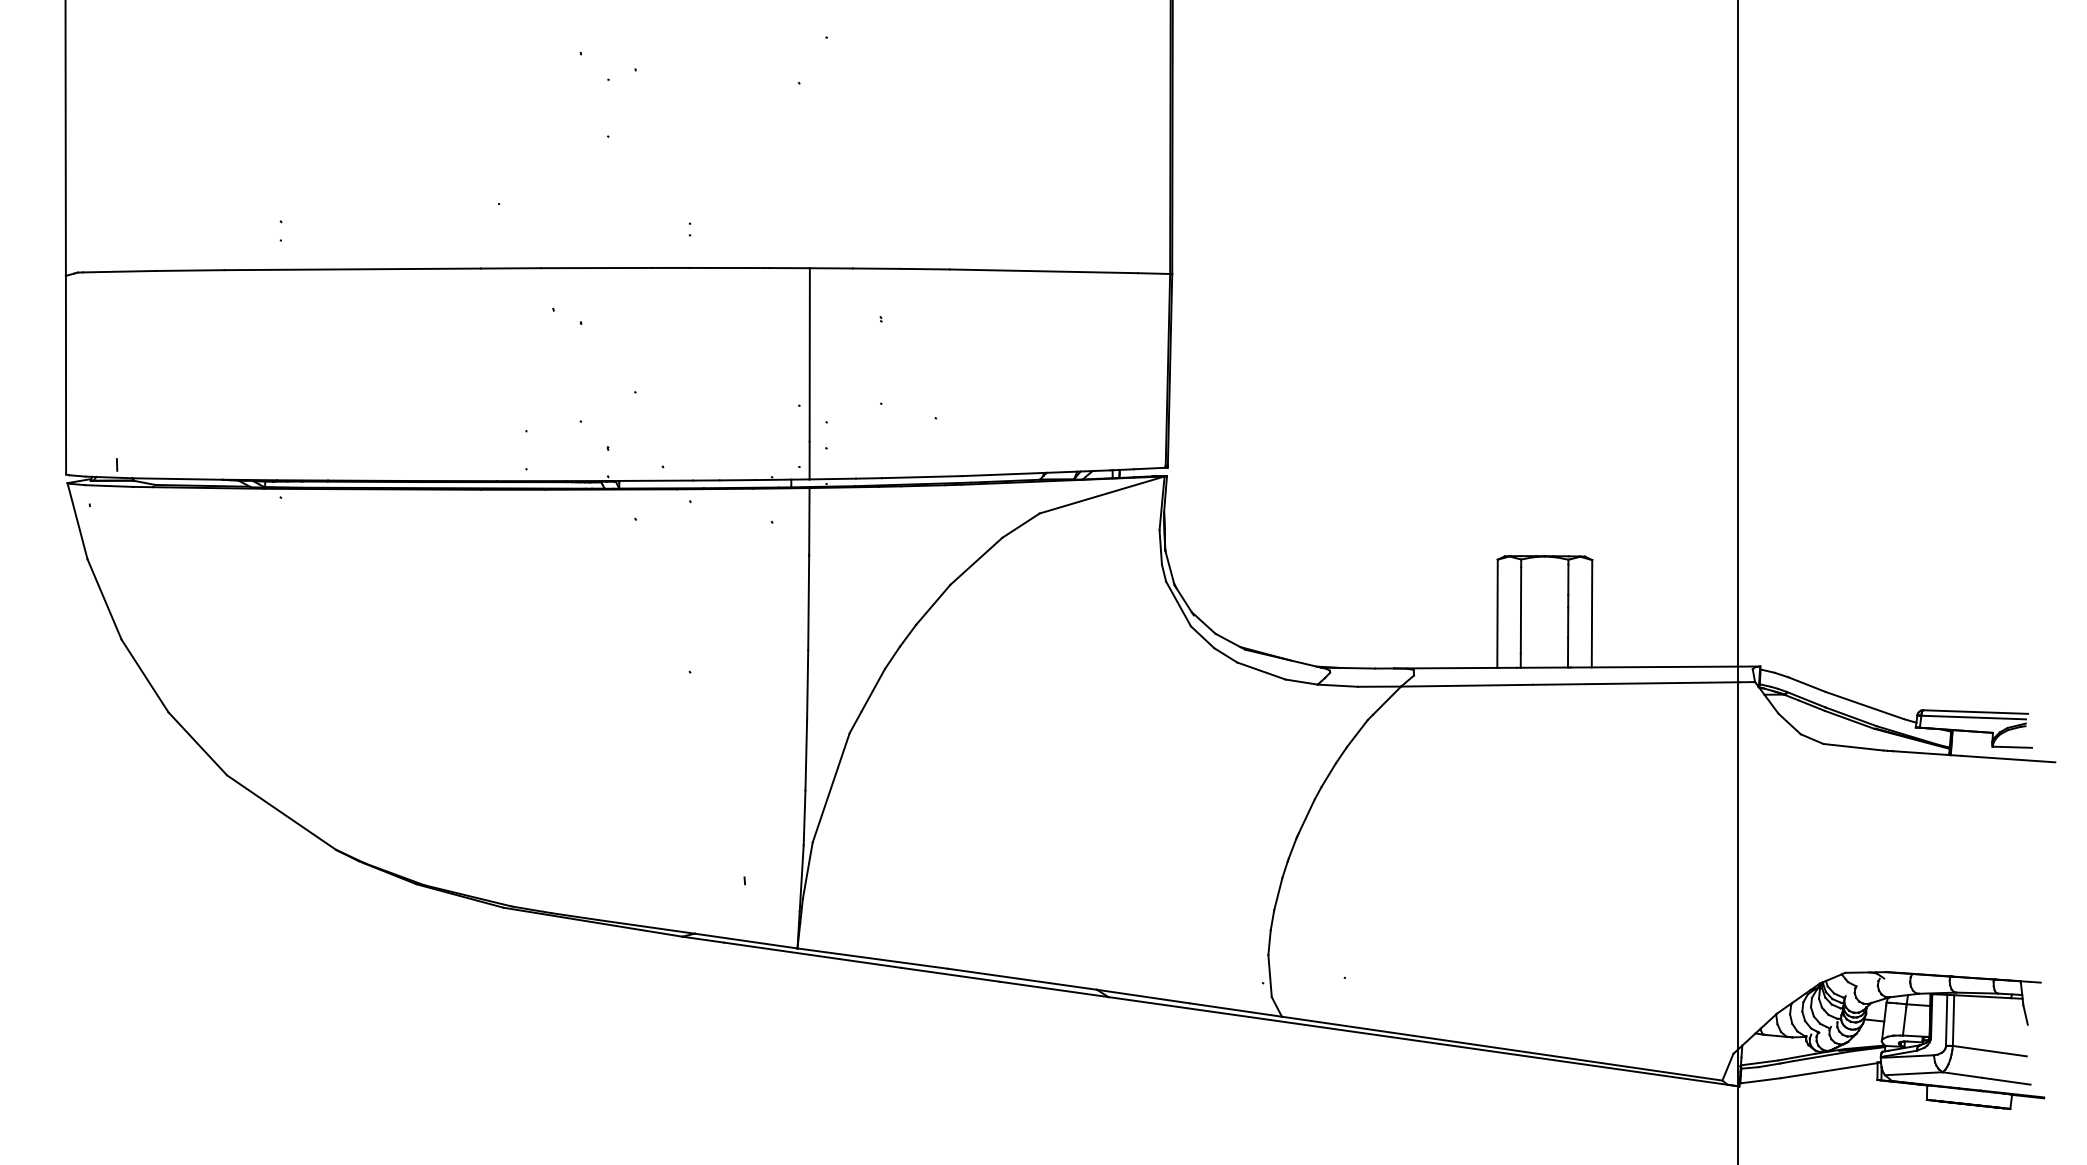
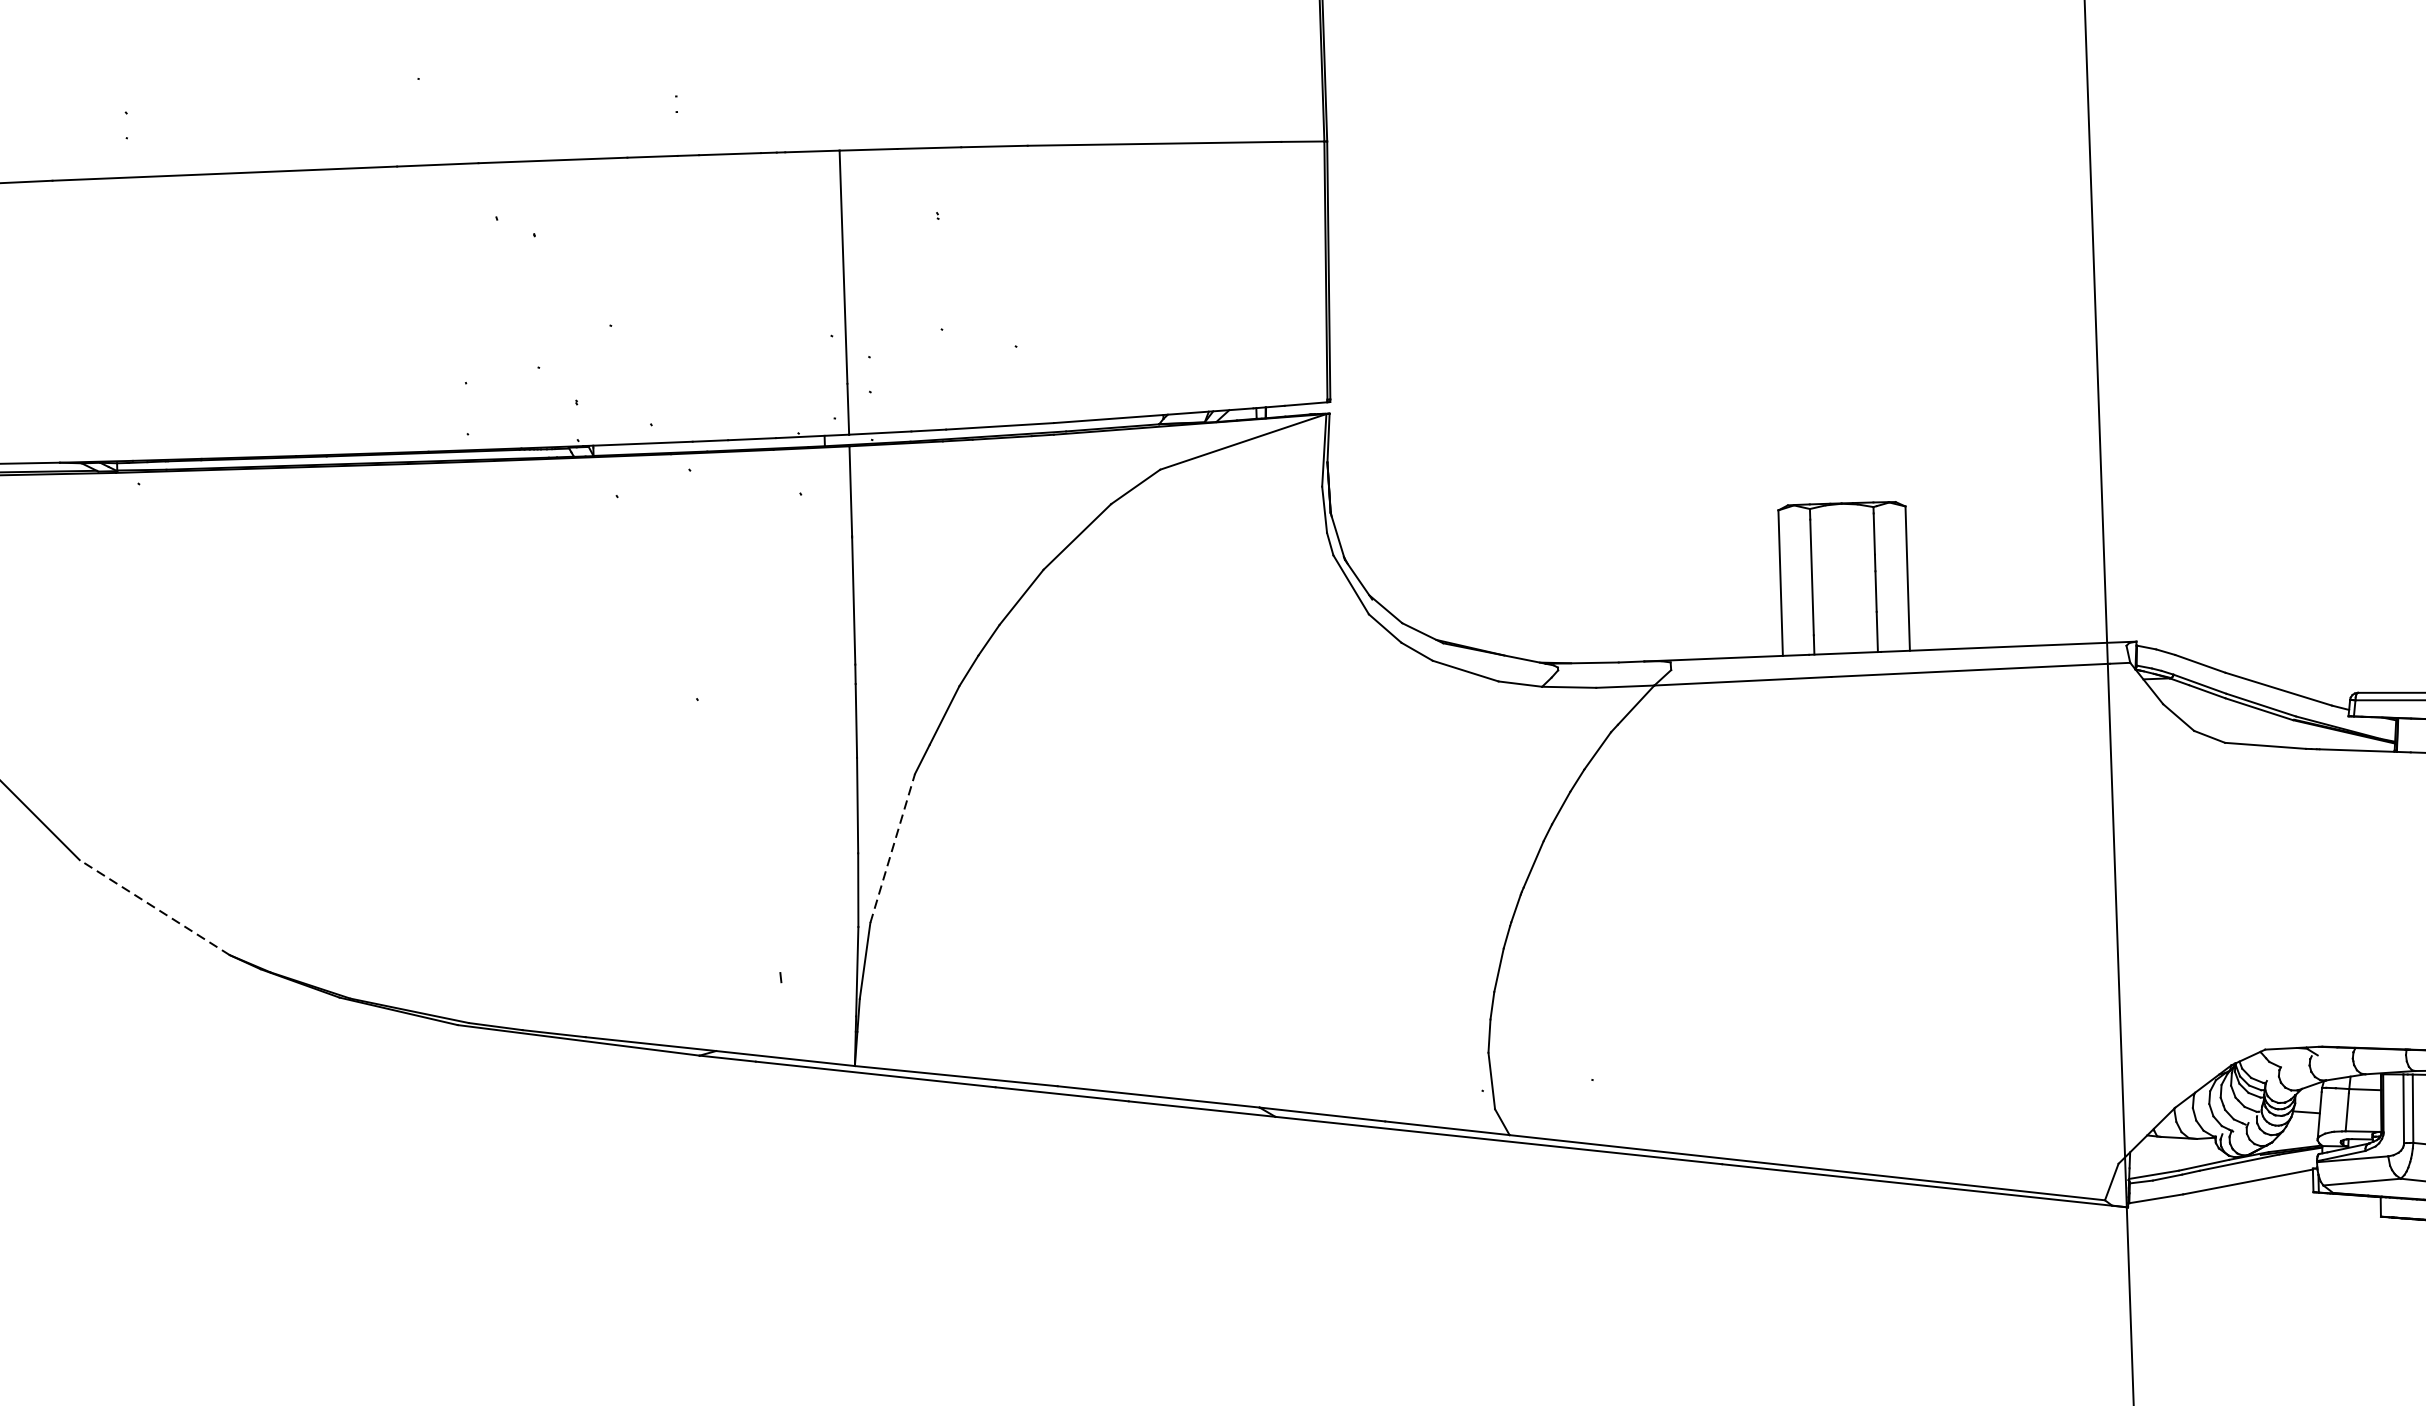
line: (831, 787) -> (893, 847), solid -> dashed
line: (281, 812) -> (154, 907), solid -> dashed

